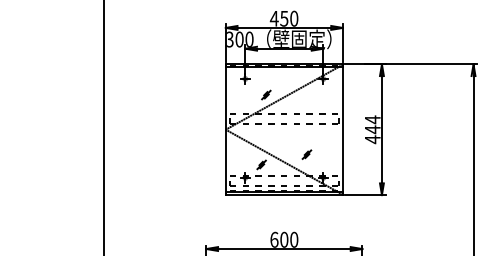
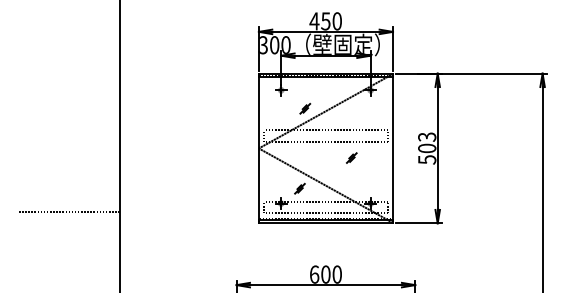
text: (373, 129) -> (427, 148), 444 -> 503
part: (306, 154) -> (351, 157), moved
line: (58, 185) -> (67, 212), added

